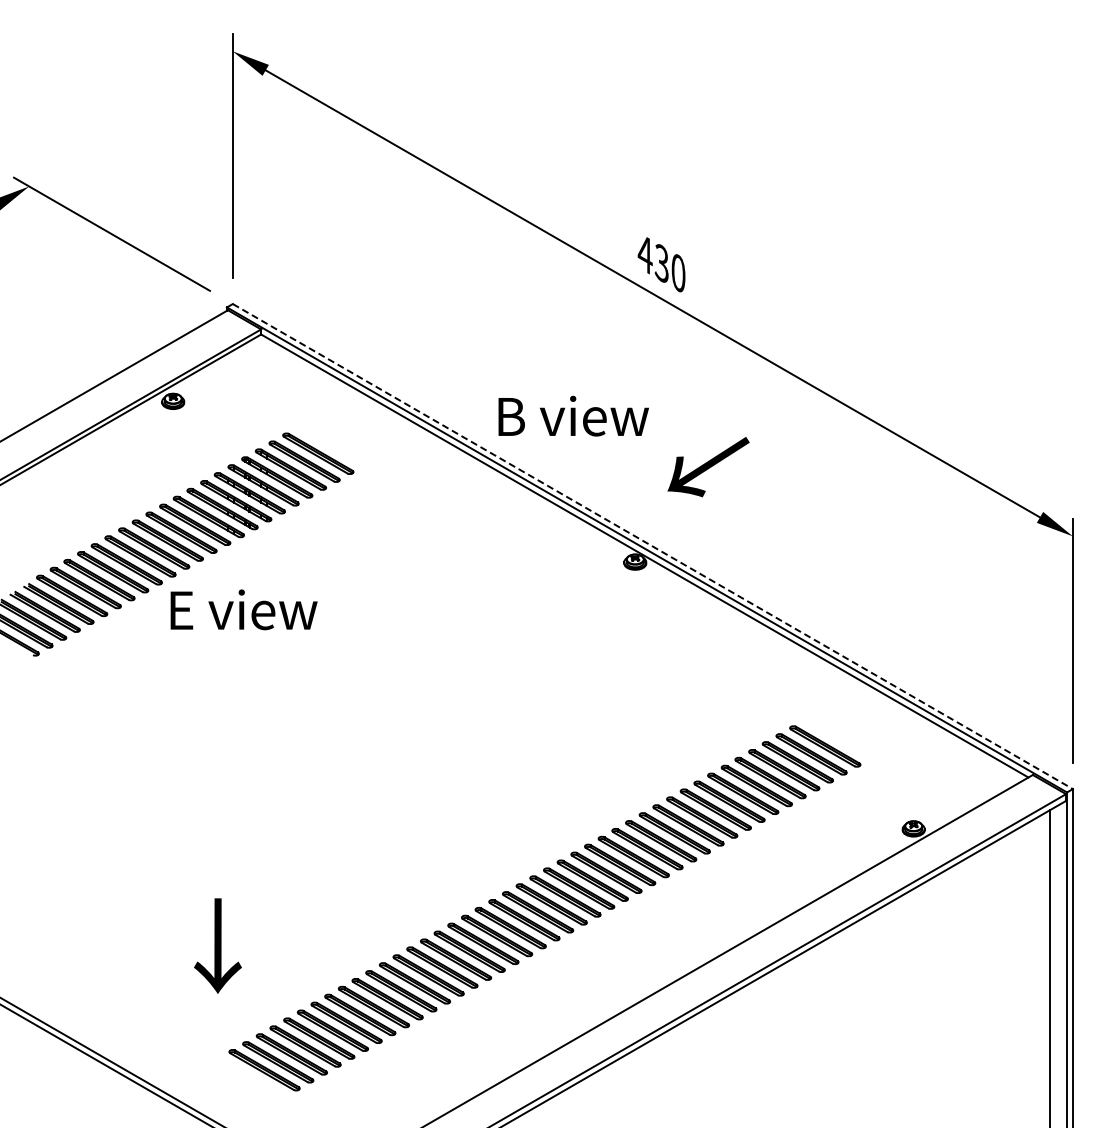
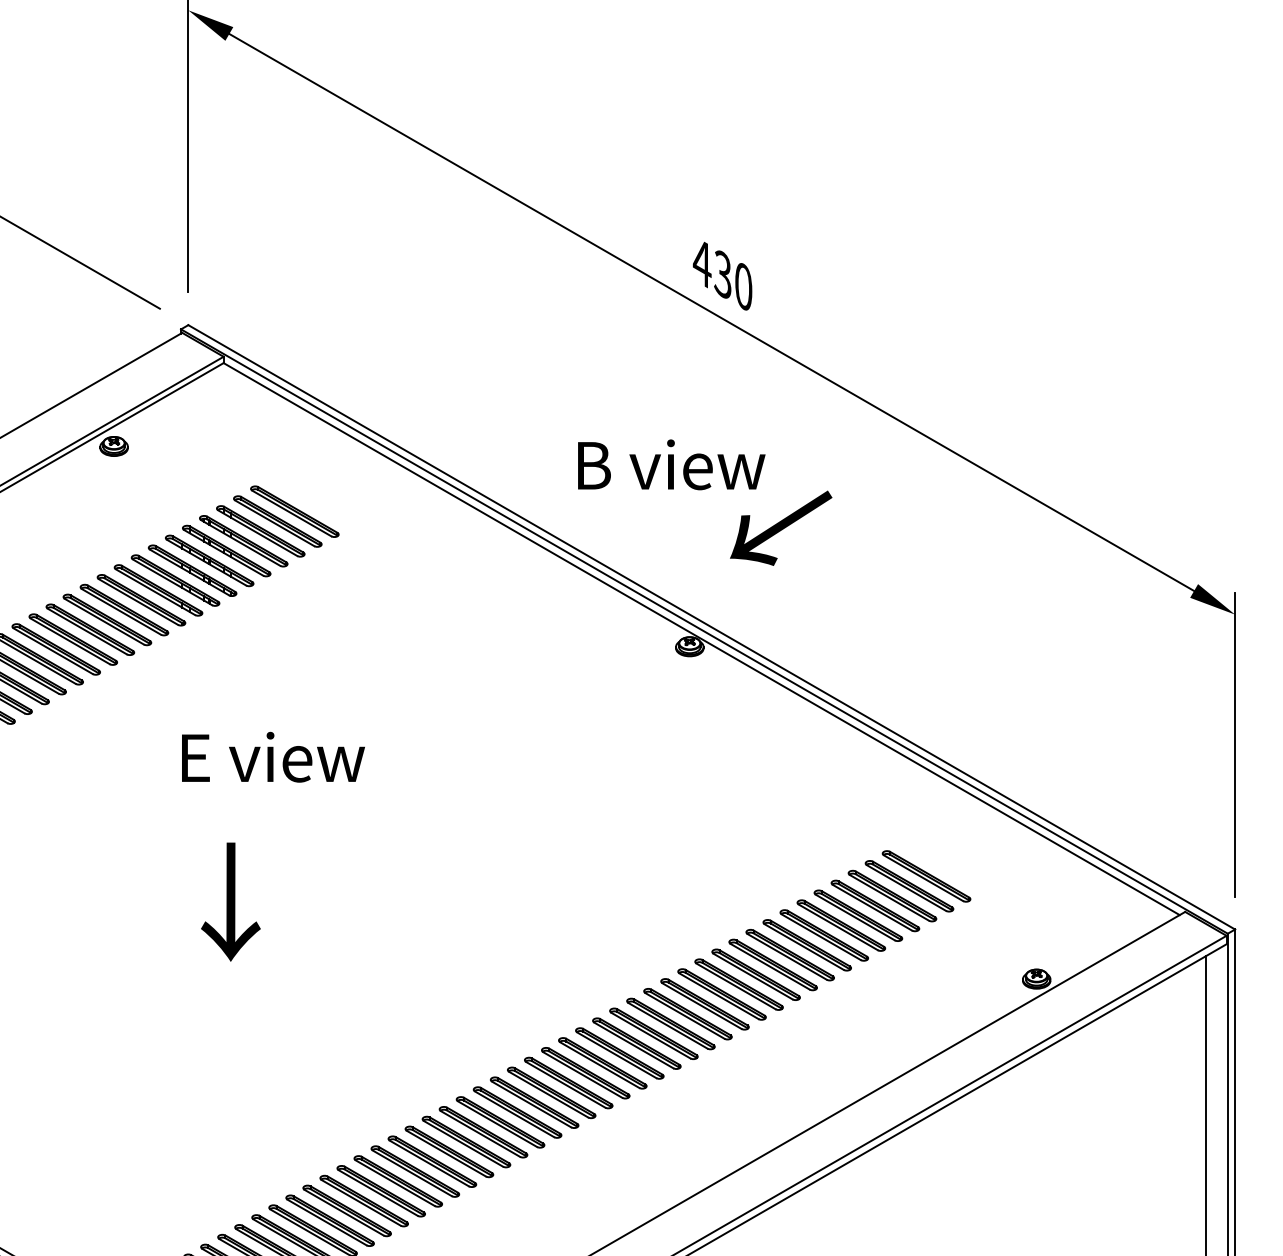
text: (573, 415) -> (671, 464), moved
line: (653, 546) -> (712, 627), dashed -> solid
text: (243, 609) -> (272, 756), moved
text: (217, 945) -> (230, 901), moved

